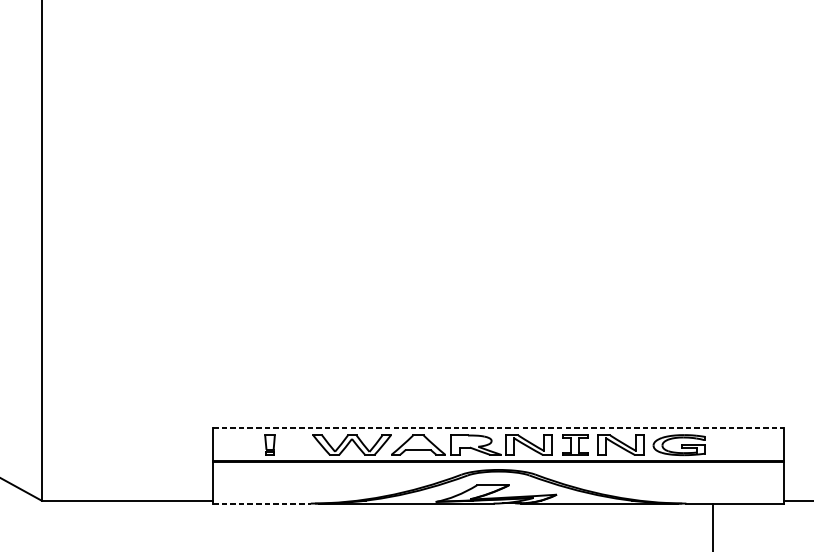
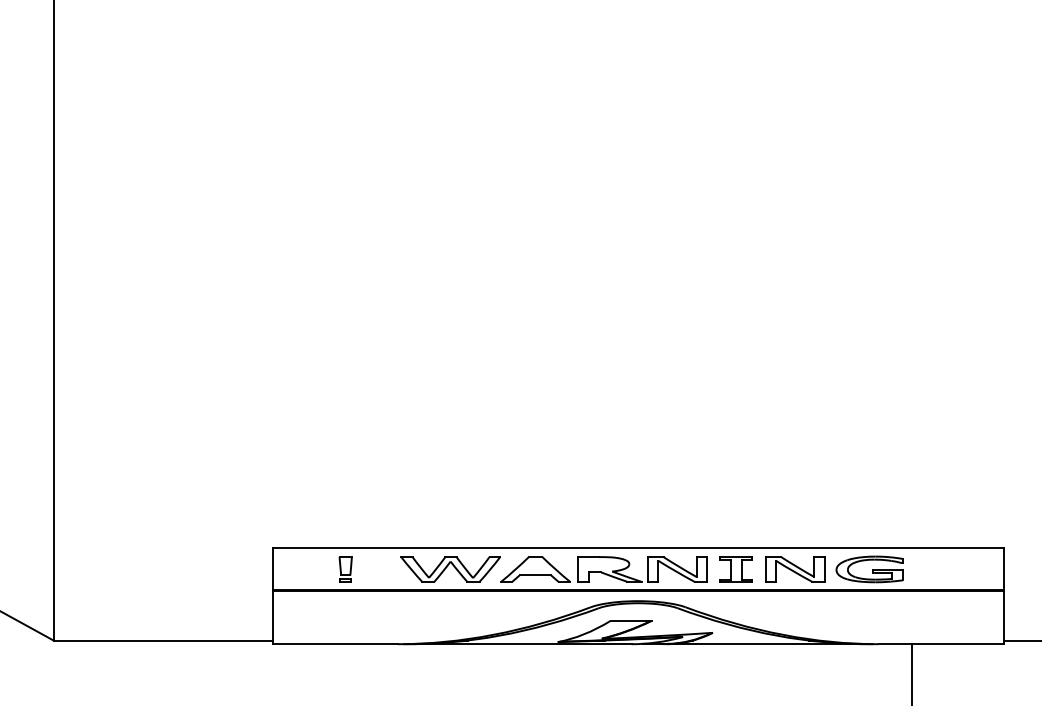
line: (498, 428) -> (638, 547), dashed -> solid
line: (262, 503) -> (335, 644), dashed -> solid

